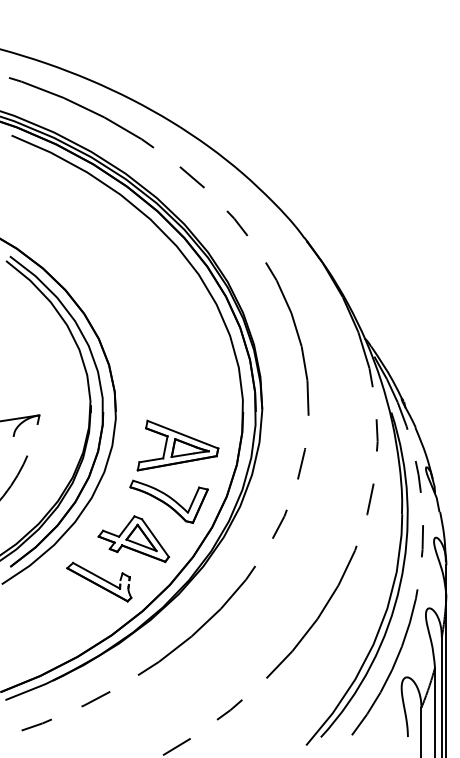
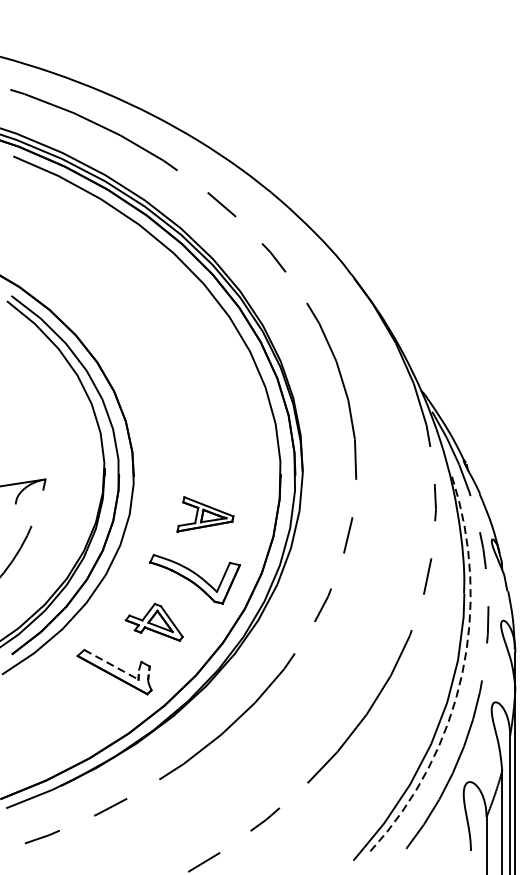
part: (177, 445) -> (204, 514), size x0.6
part: (133, 538) -> (154, 621), size x0.7
line: (96, 575) -> (111, 664), solid -> dashed
arc: (400, 584) -> (462, 674), solid -> dashed

